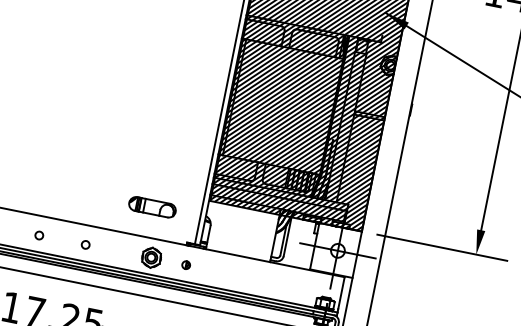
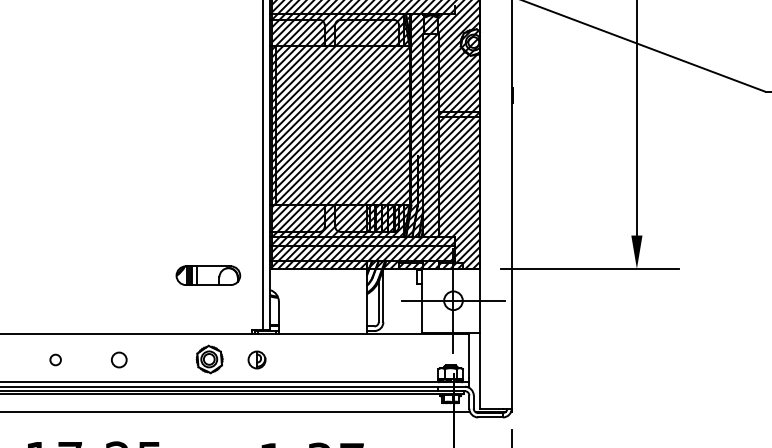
part: (152, 207) -> (208, 275), moved
circle: (85, 244) -> (119, 359), size x1.4
part: (186, 264) -> (257, 359), size x1.6

